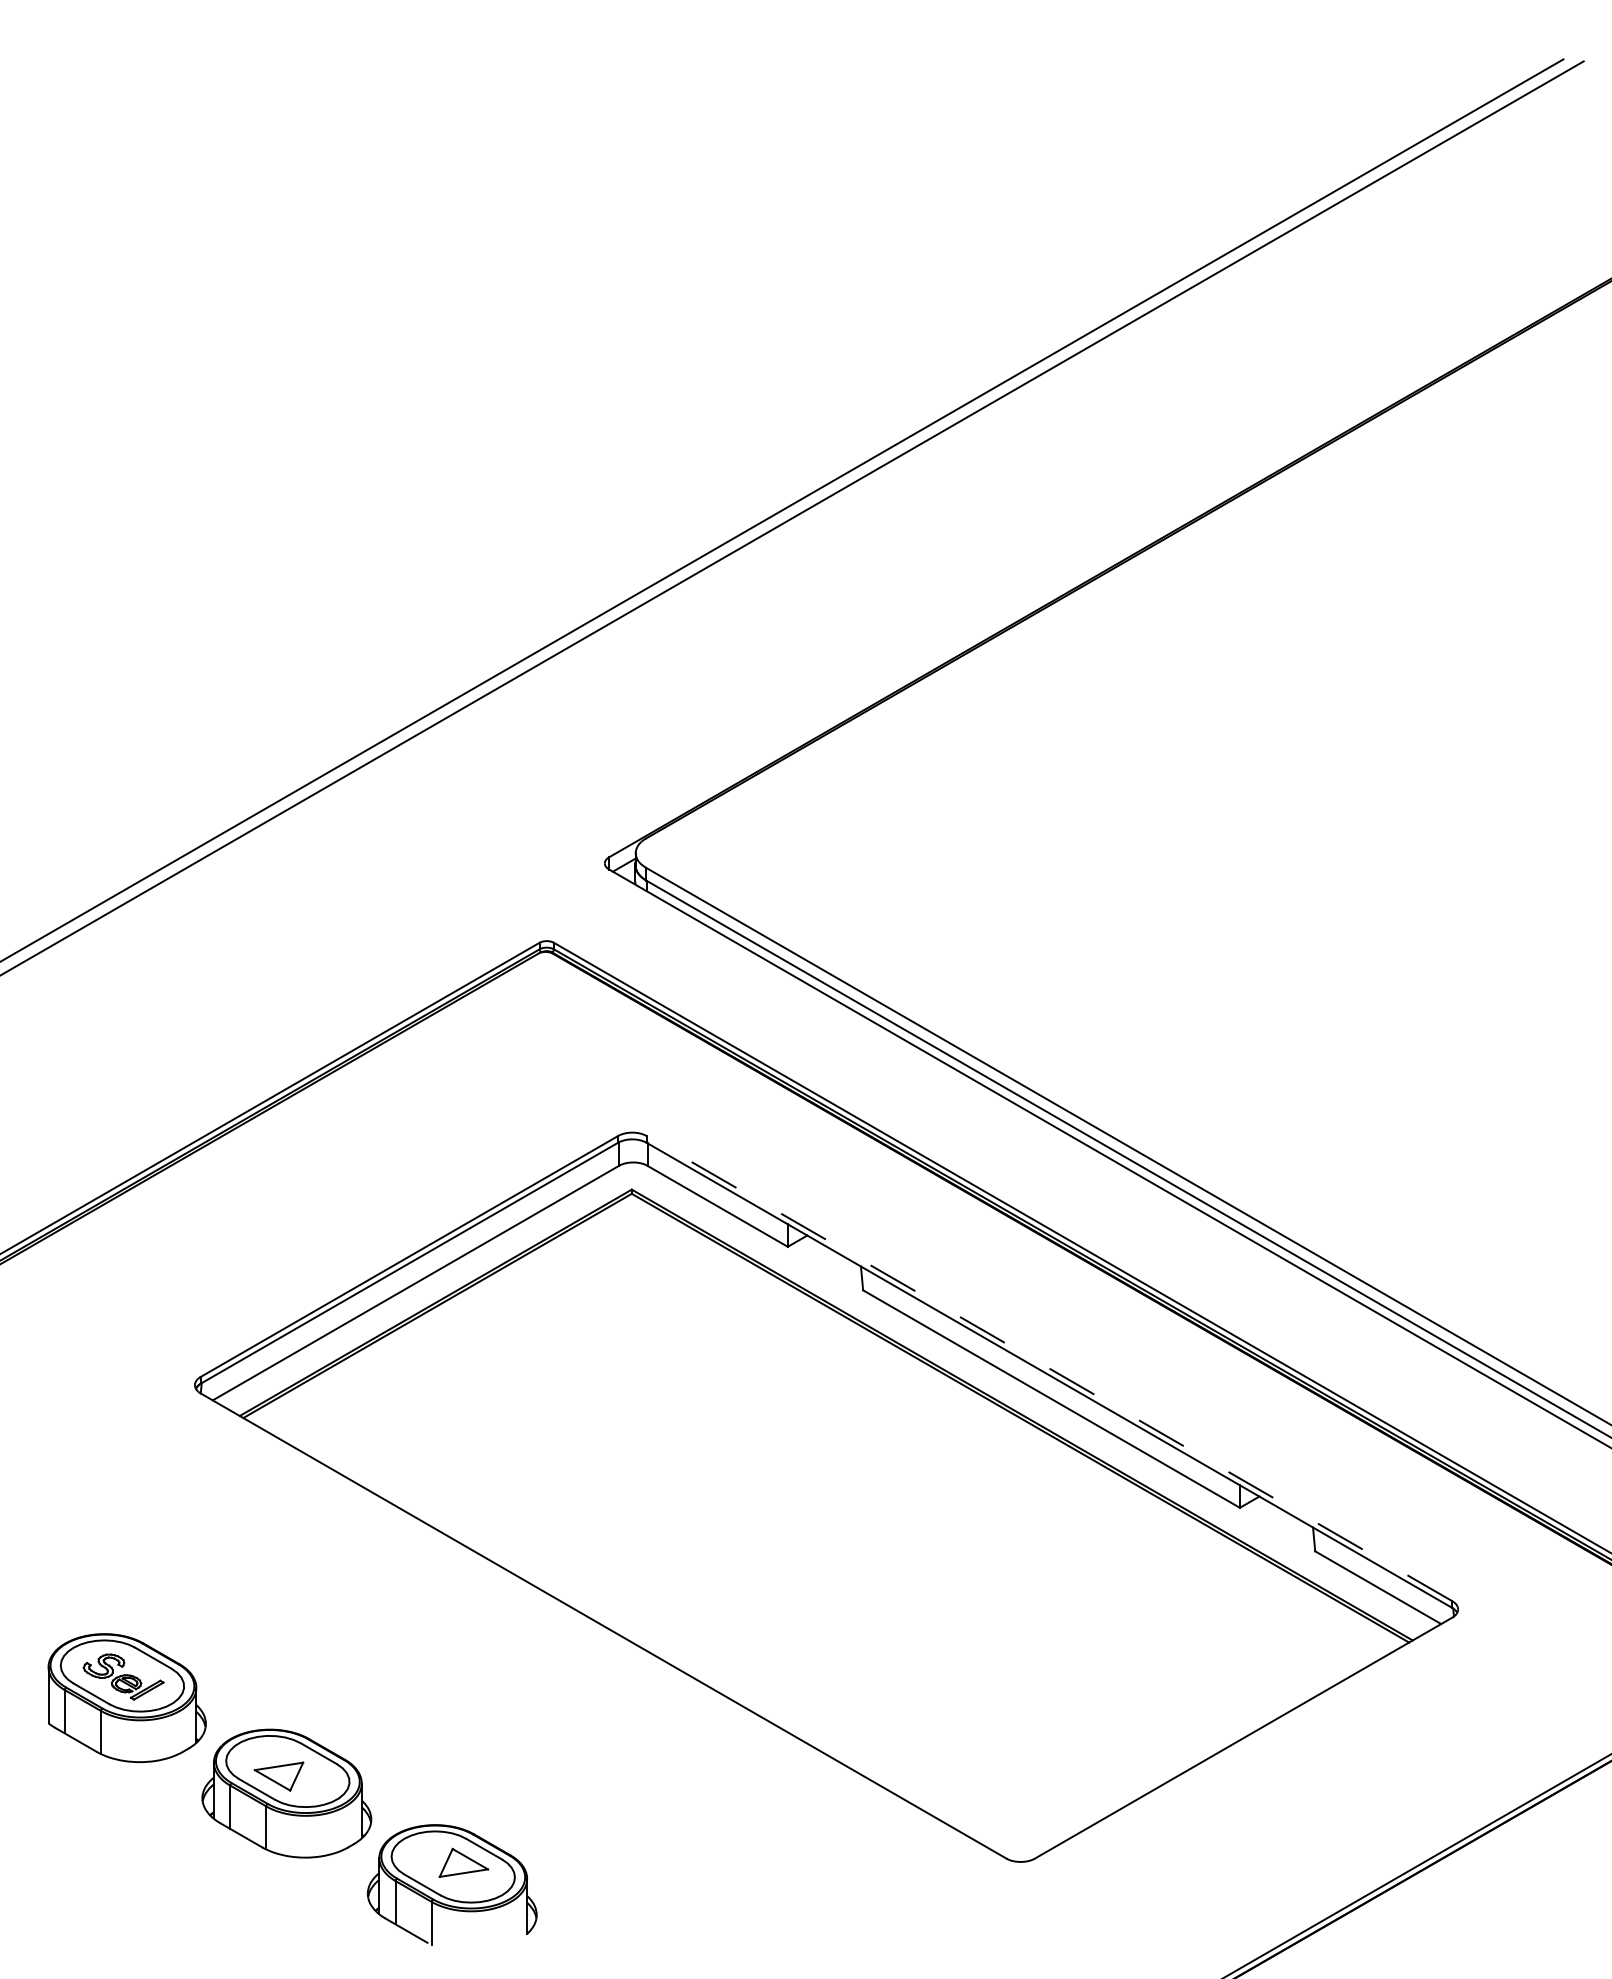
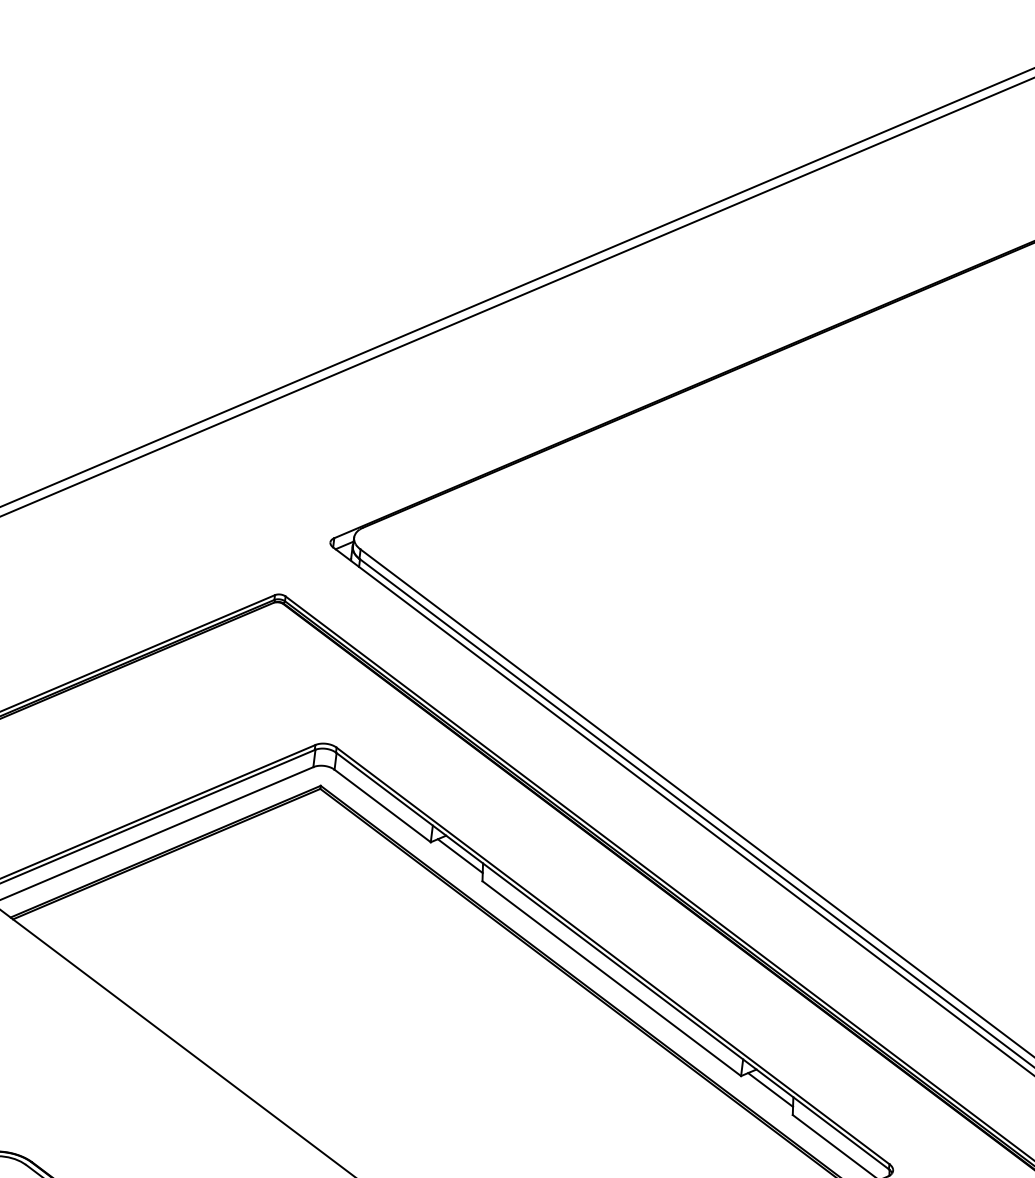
line: (829, 1260) -> (460, 856), added
line: (1049, 1368) -> (613, 955), dashed -> solid
line: (1281, 1521) -> (770, 1089), added

